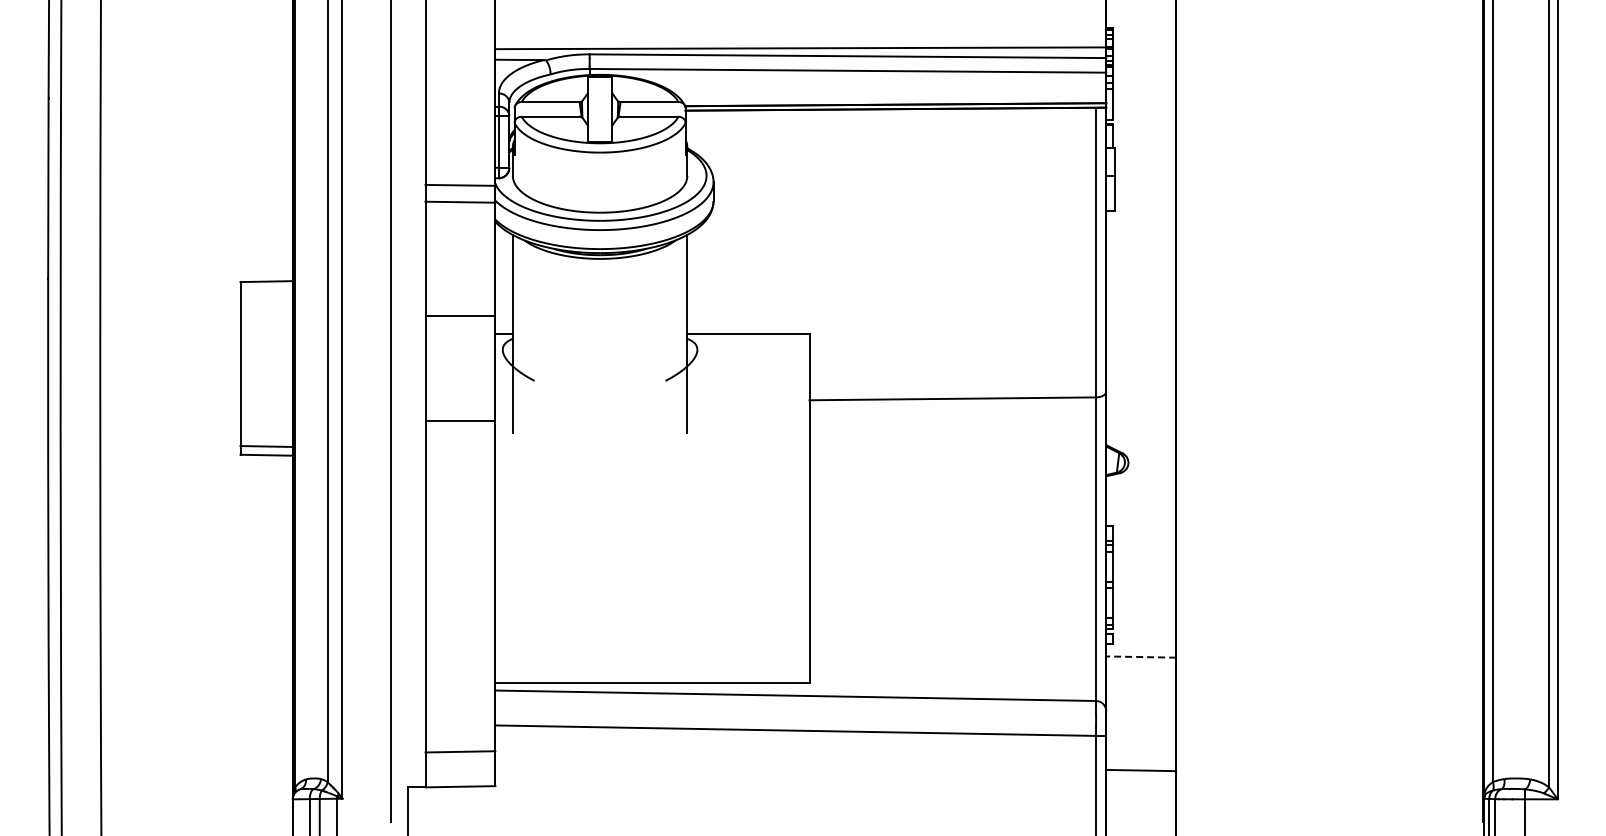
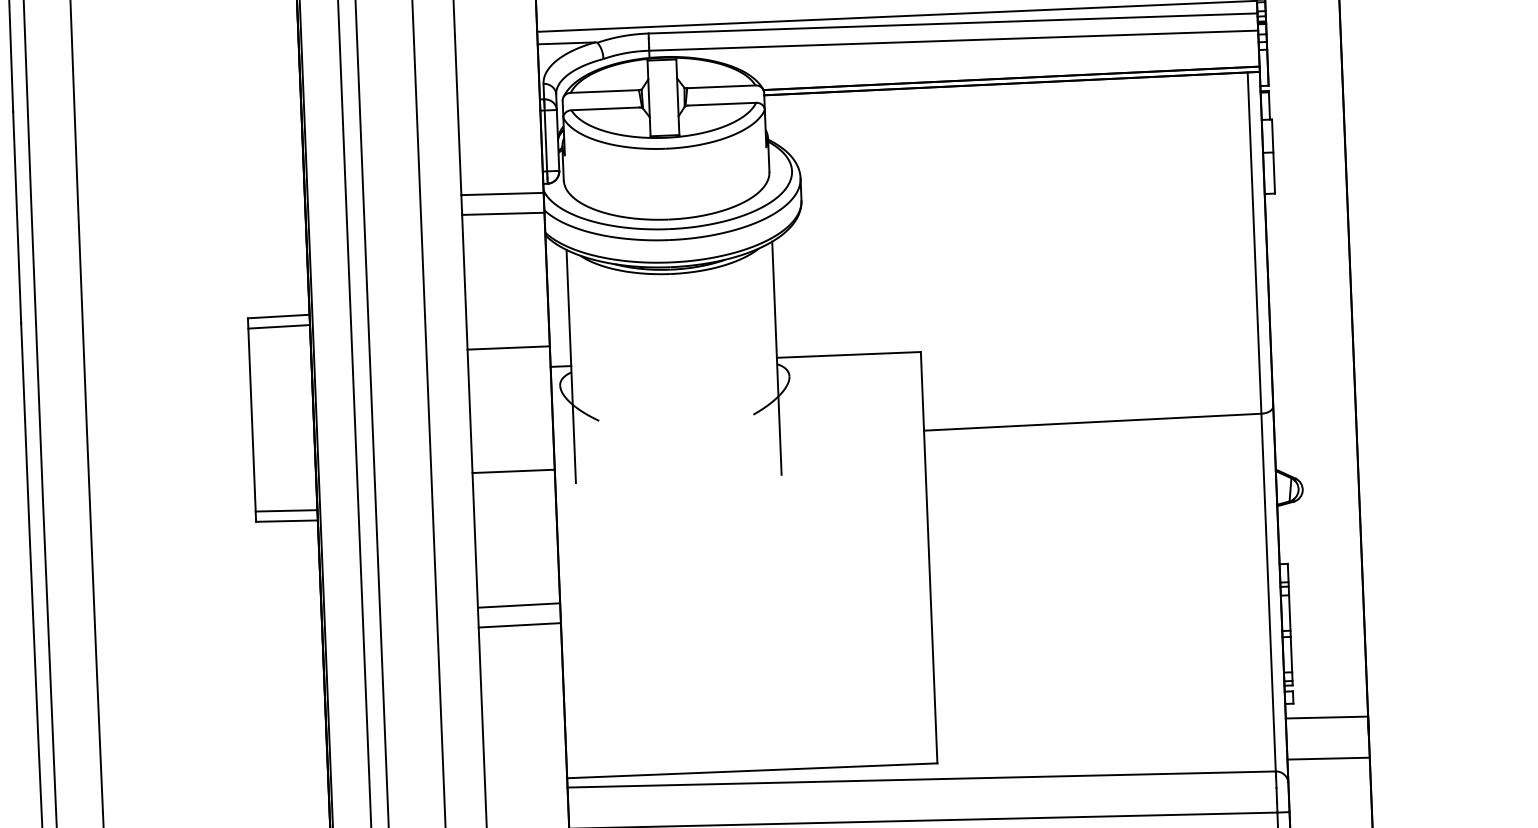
line: (266, 289) -> (278, 325), added
line: (460, 534) -> (519, 605), added
line: (460, 550) -> (519, 624), added
line: (1141, 657) -> (1327, 718), dashed -> solid
line: (1141, 691) -> (1328, 758), added

